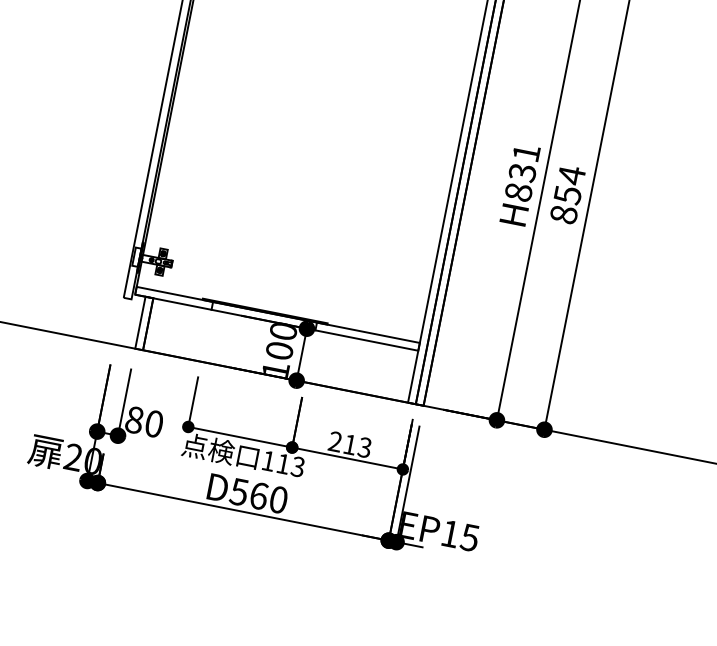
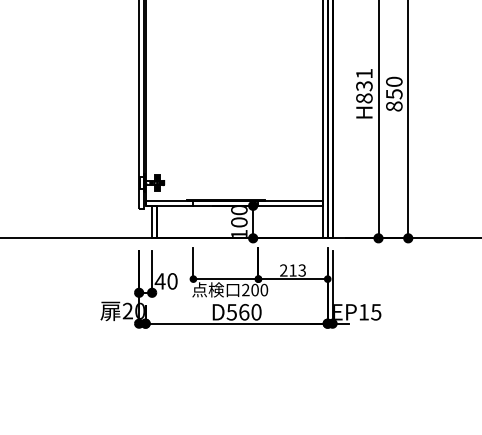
text: (572, 174) -> (394, 81), 854 -> 850
text: (133, 420) -> (159, 281), 80 -> 40
text: (284, 463) -> (255, 289), 113 -> 200

